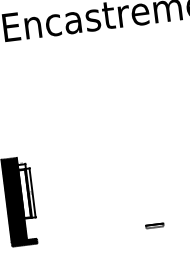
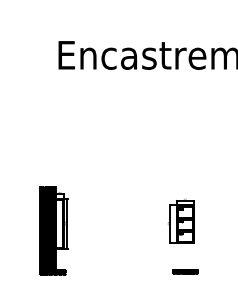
part: (144, 175) -> (181, 220), added
part: (154, 225) -> (185, 271), size x1.43

